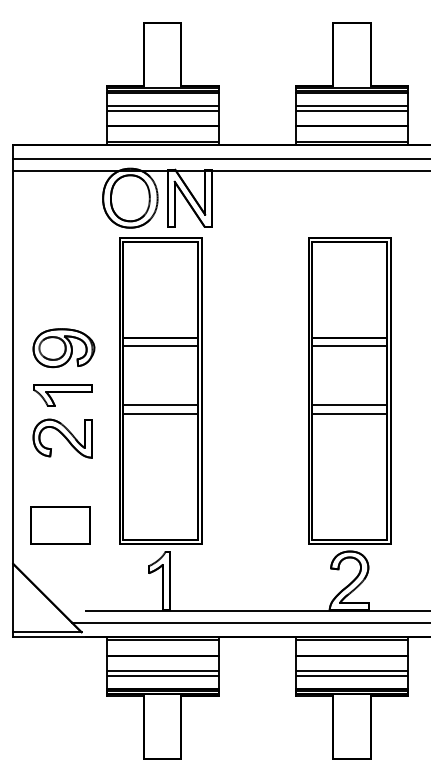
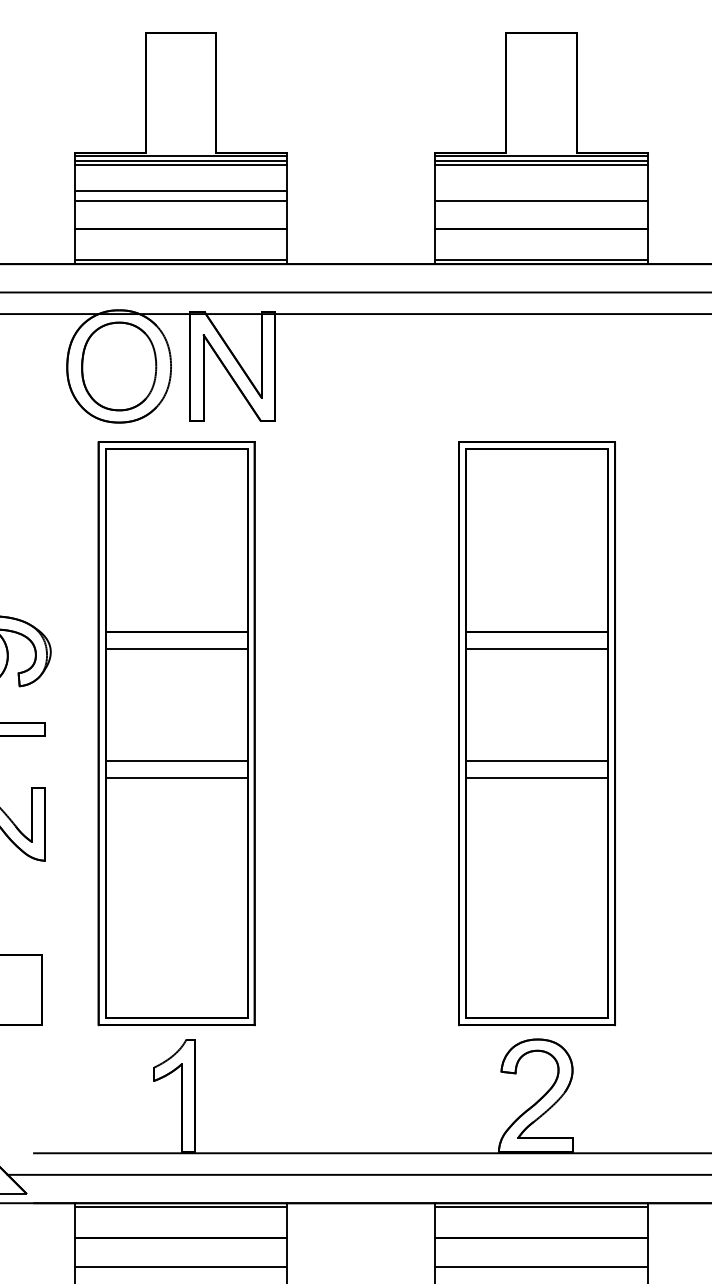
line: (351, 106) -> (540, 191), removed
line: (162, 675) -> (180, 1275), removed
line: (351, 675) -> (540, 1275), removed

